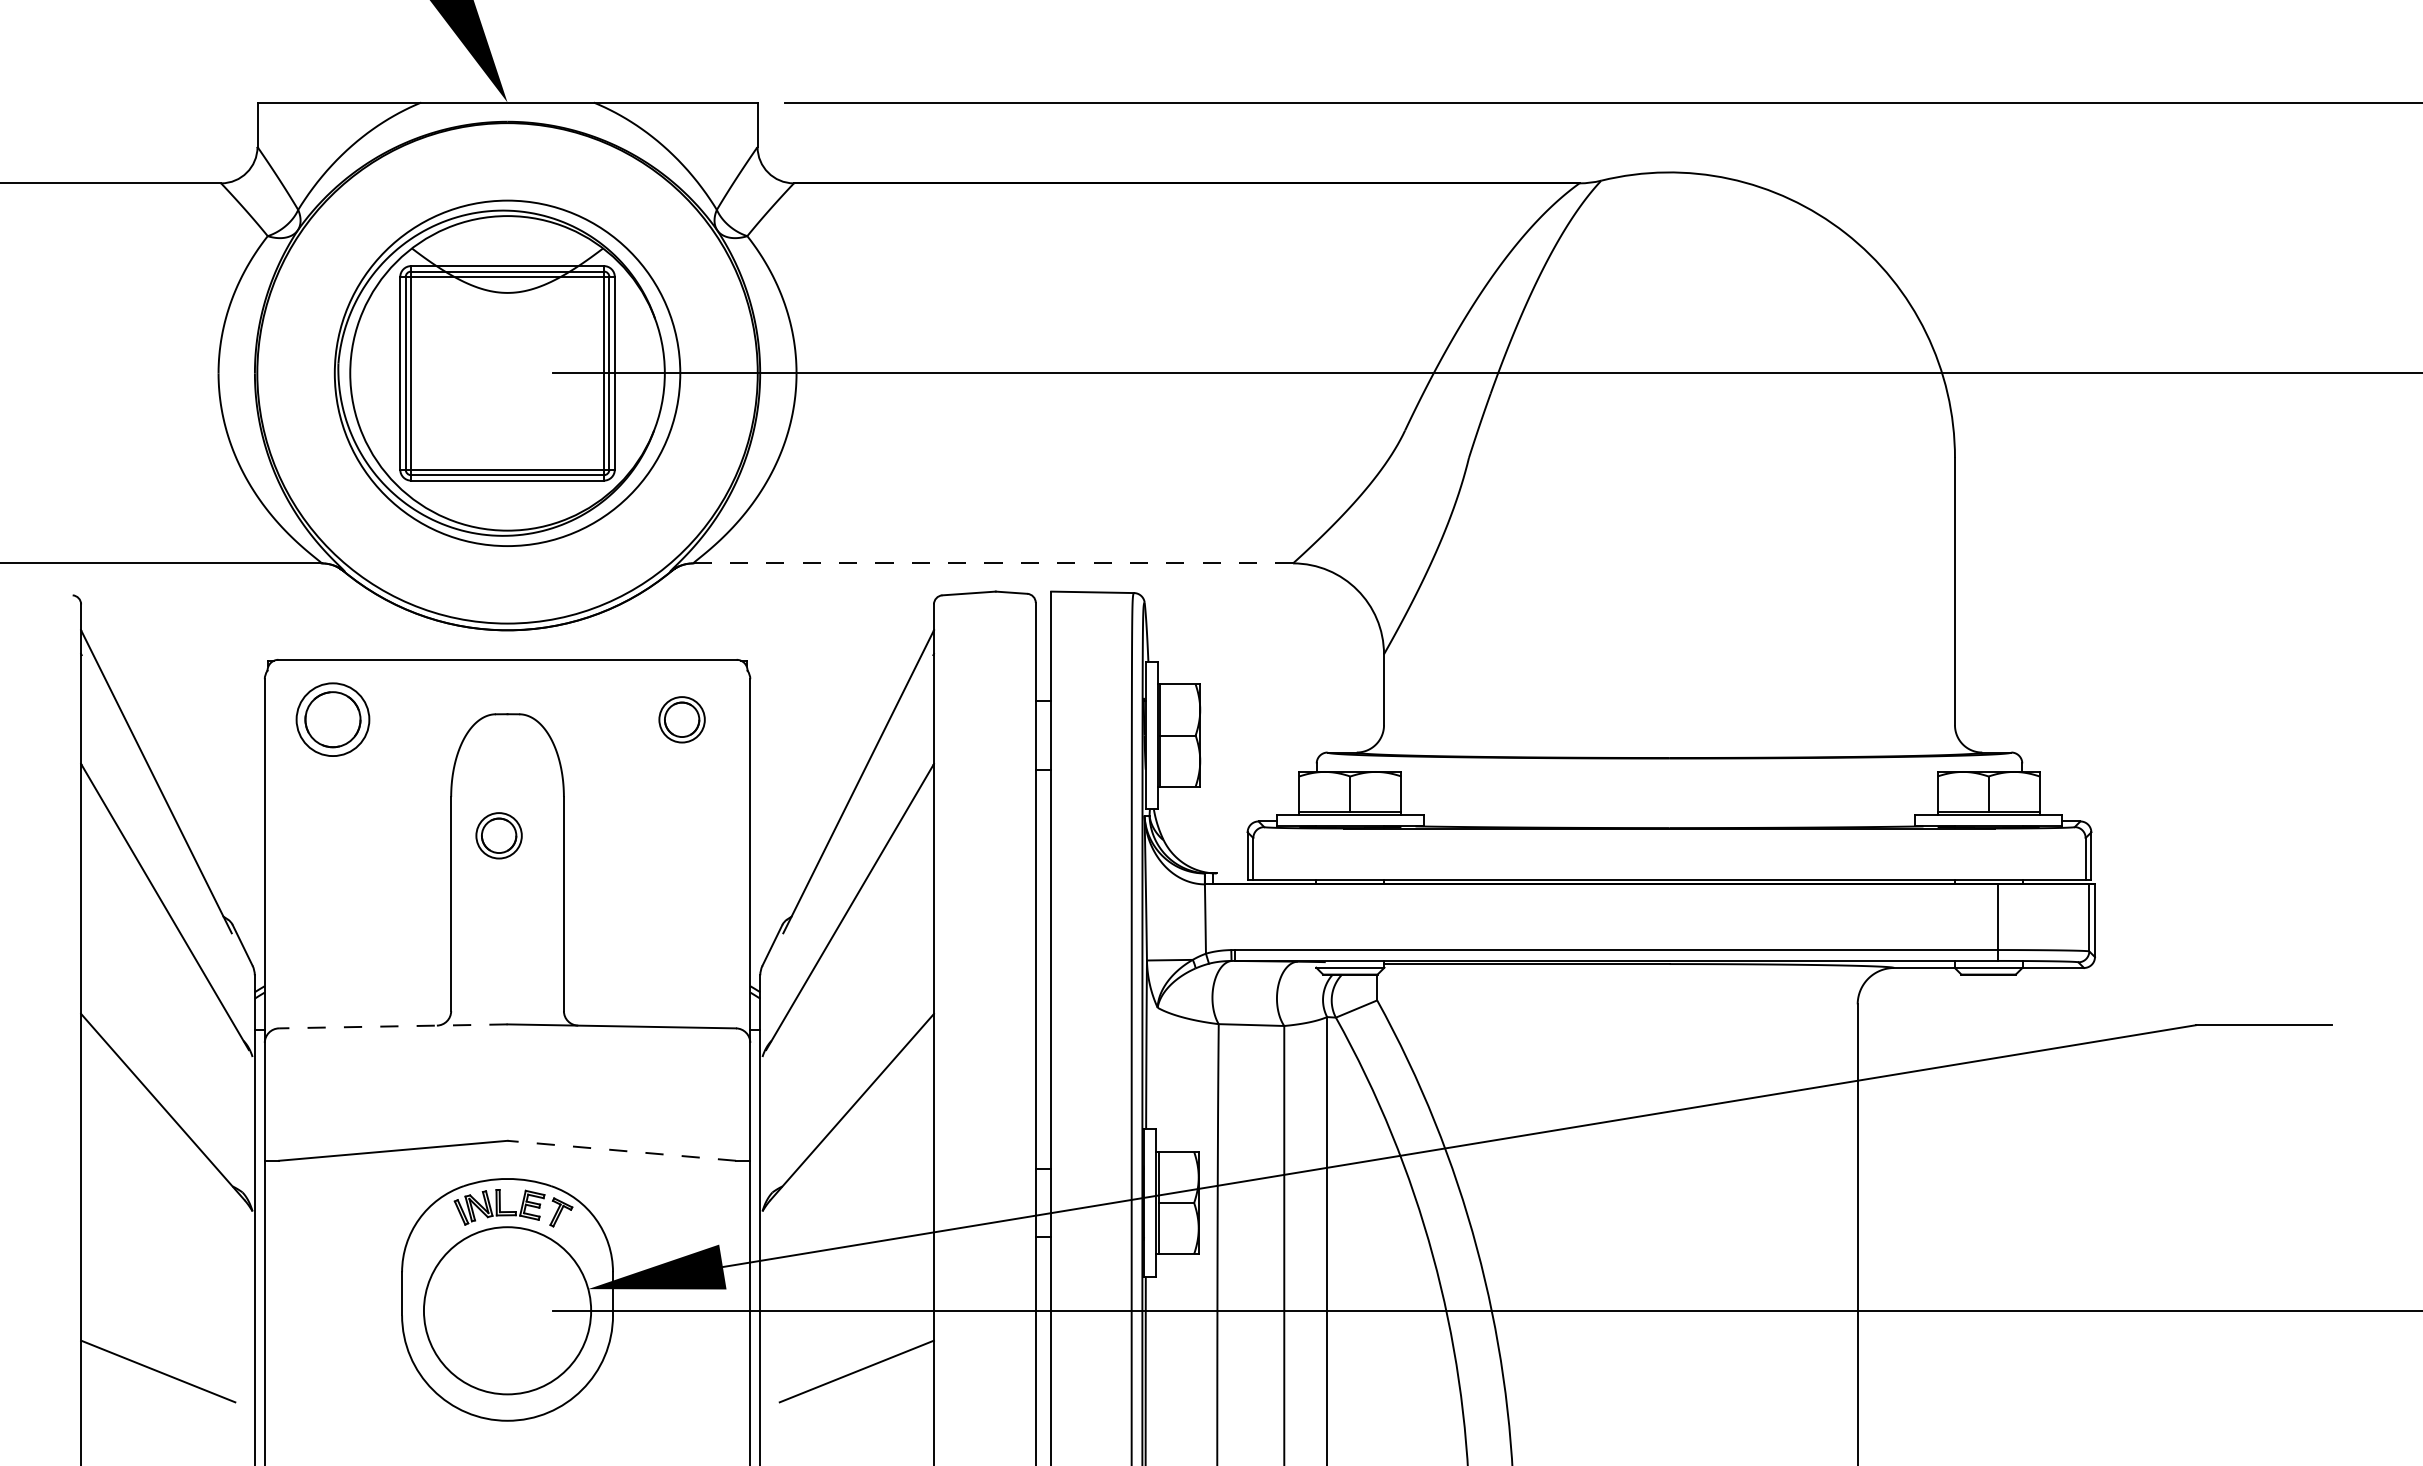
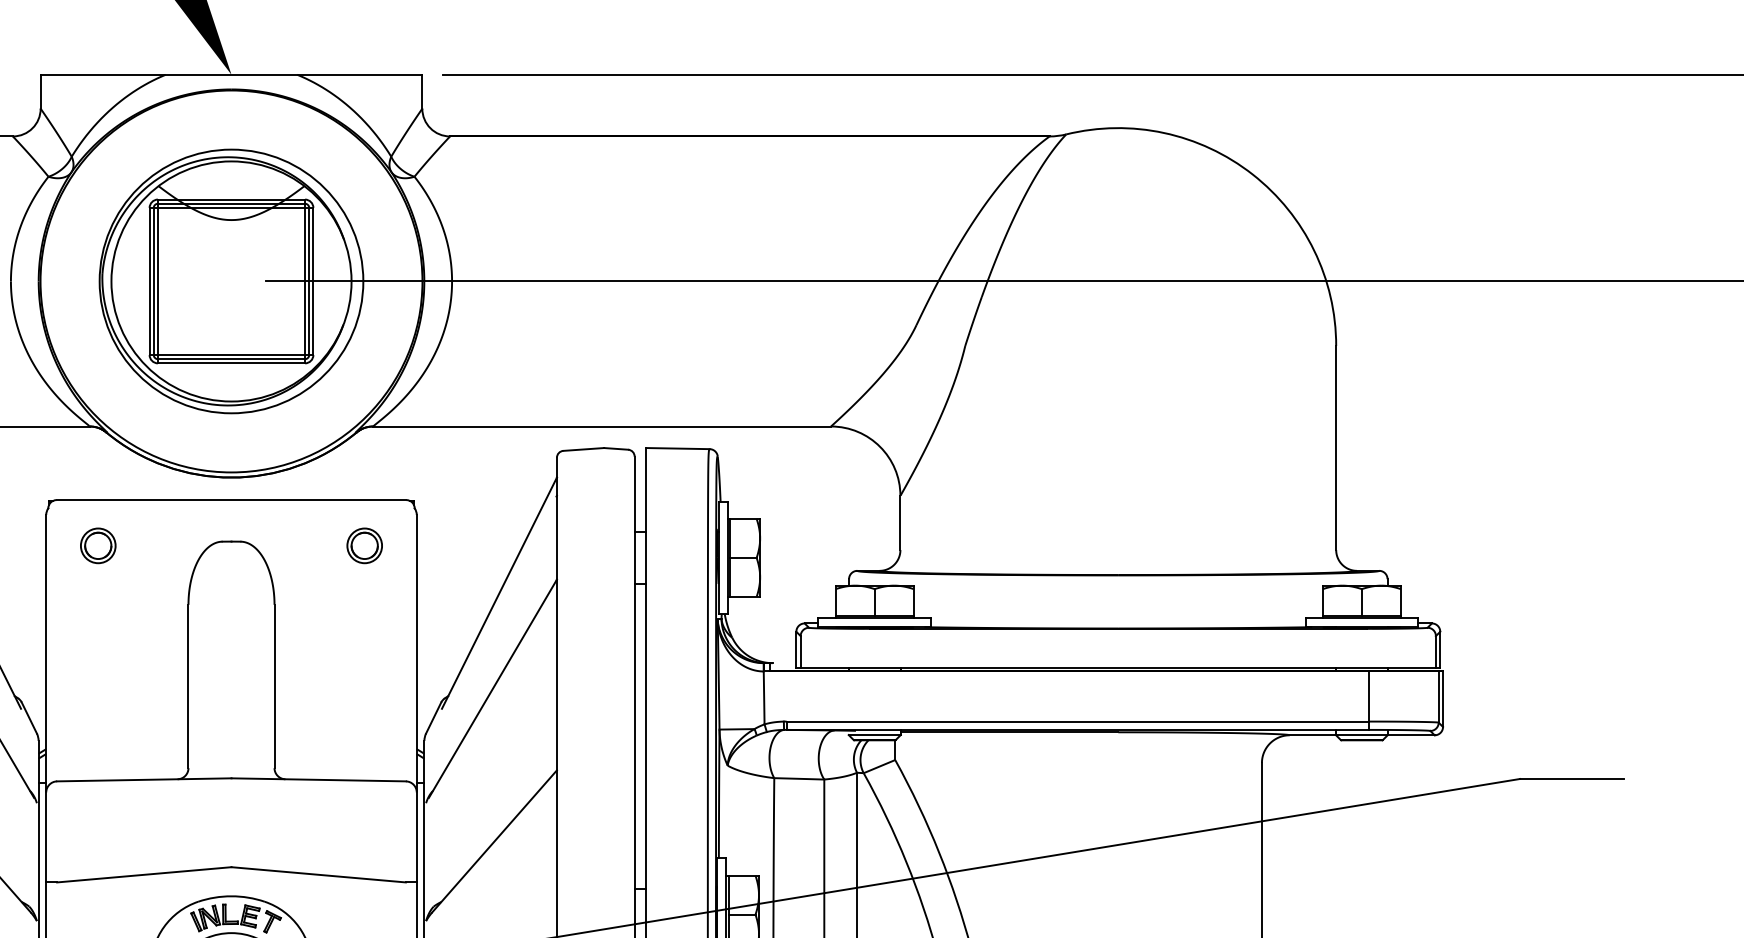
line: (993, 563) -> (602, 426), dashed -> solid
part: (332, 719) -> (97, 545), size x0.62
part: (498, 835) -> (224, 634), removed
line: (392, 1026) -> (143, 779), dashed -> solid
line: (621, 1150) -> (318, 874), dashed -> solid

